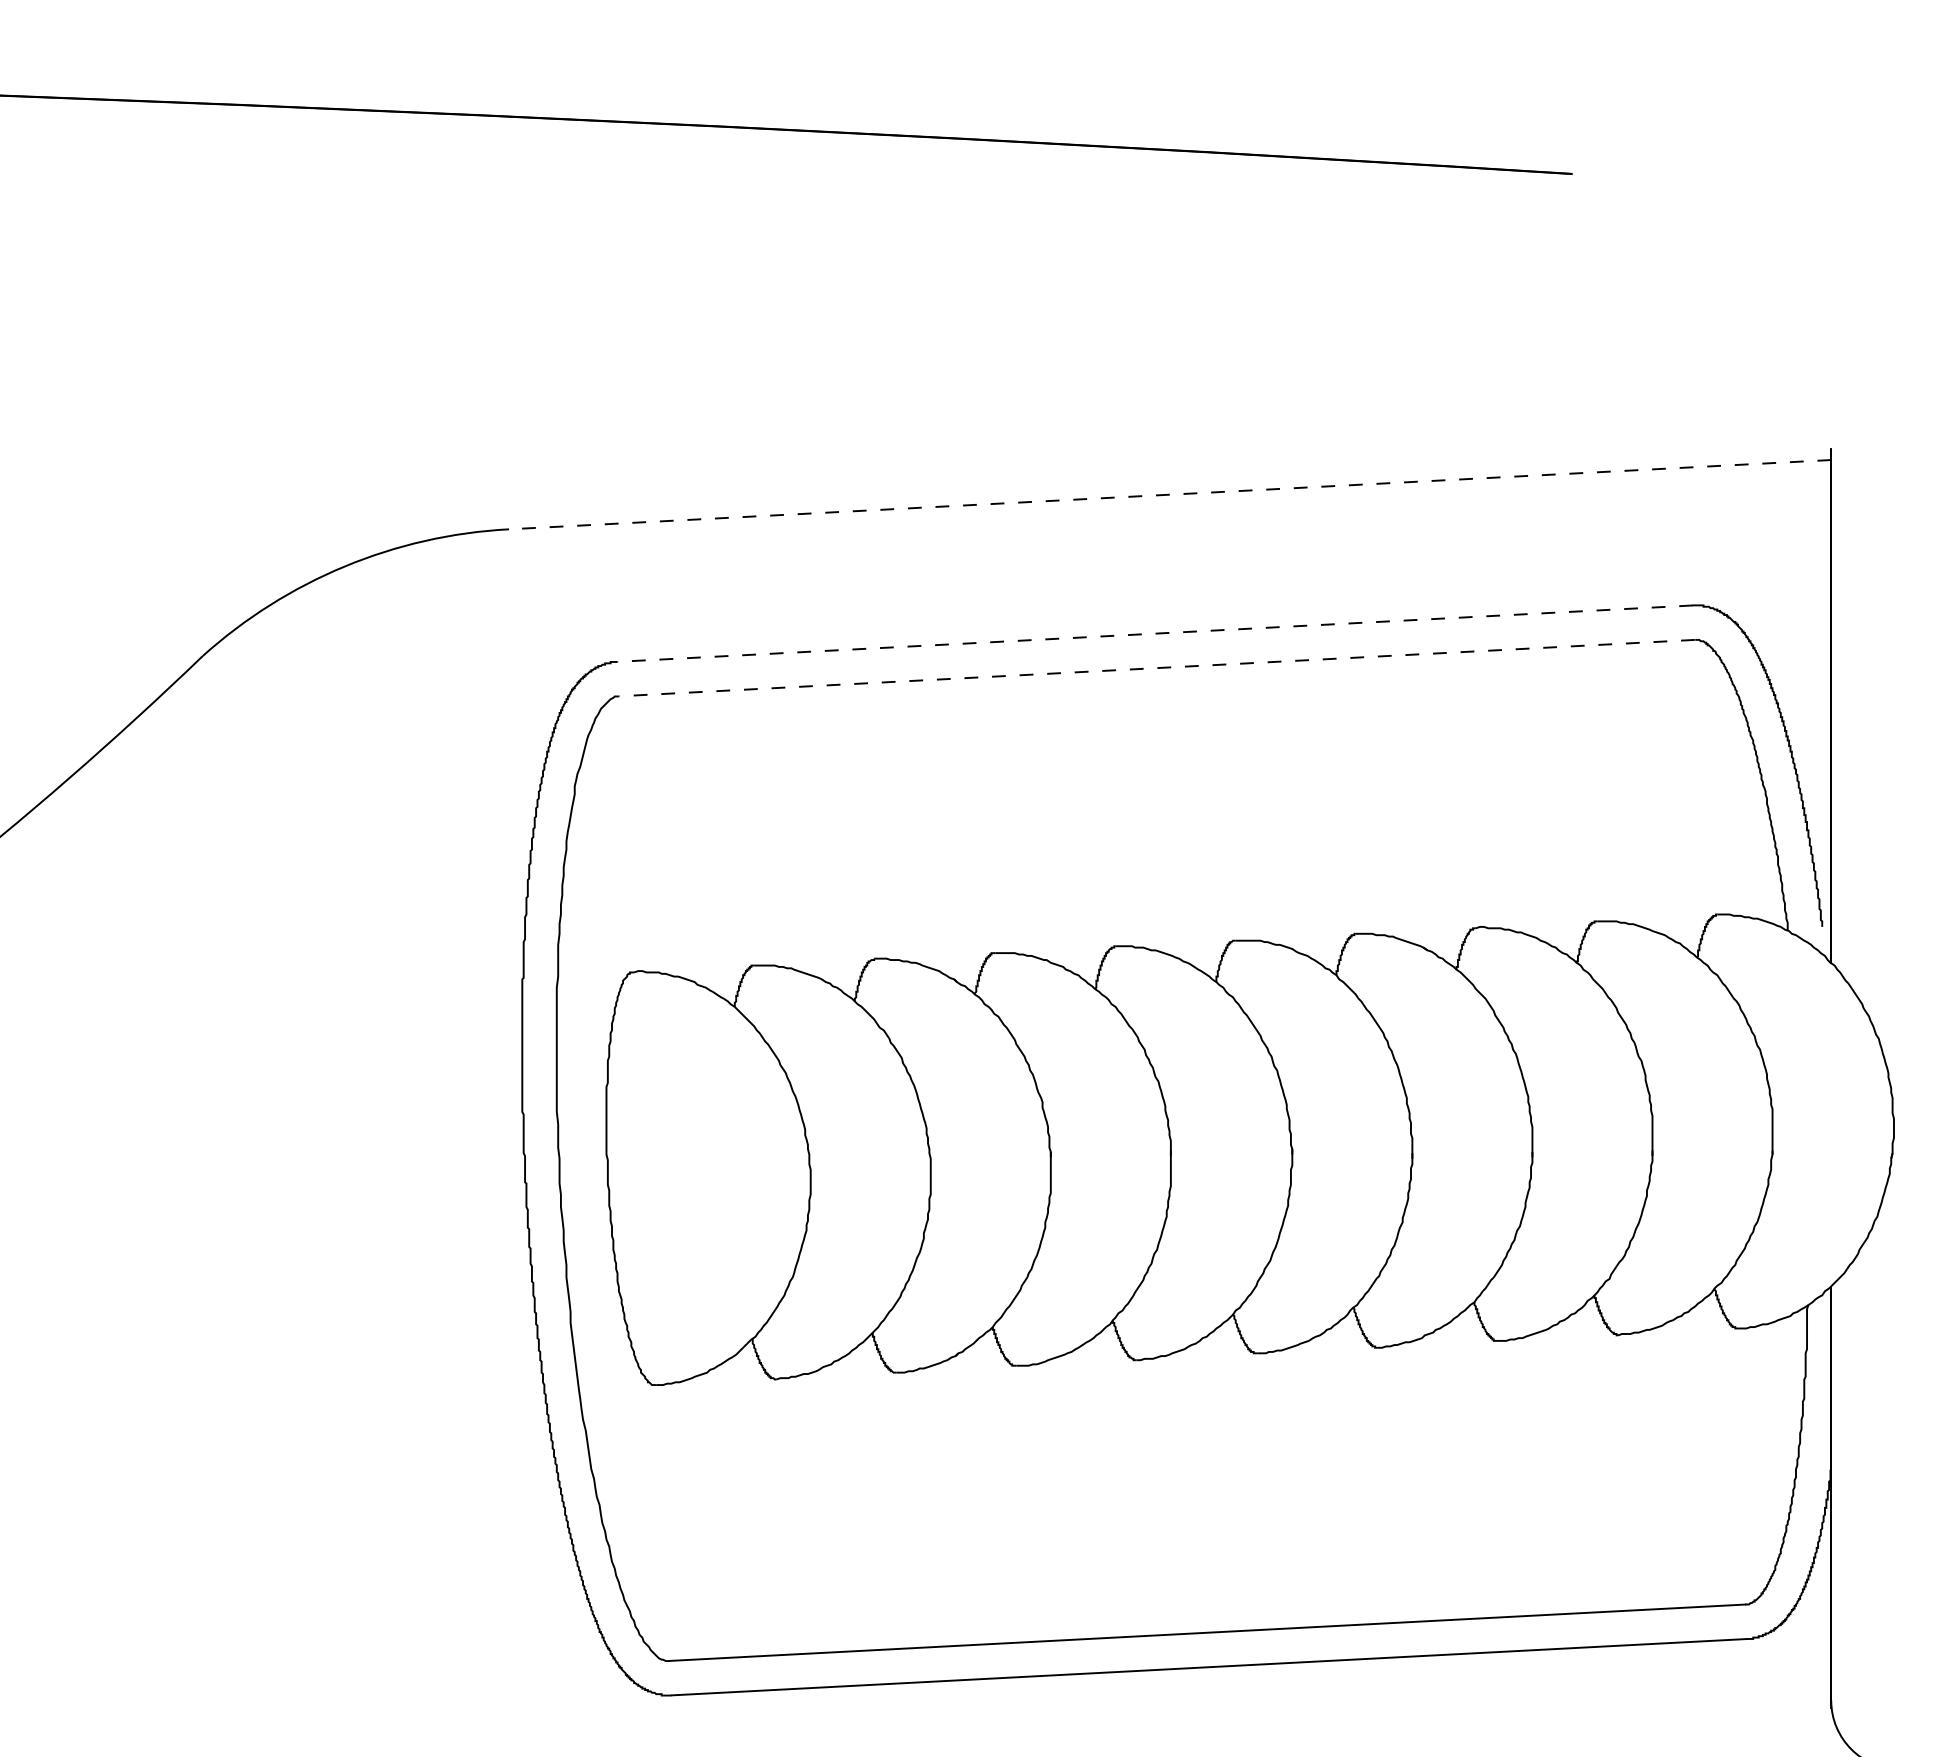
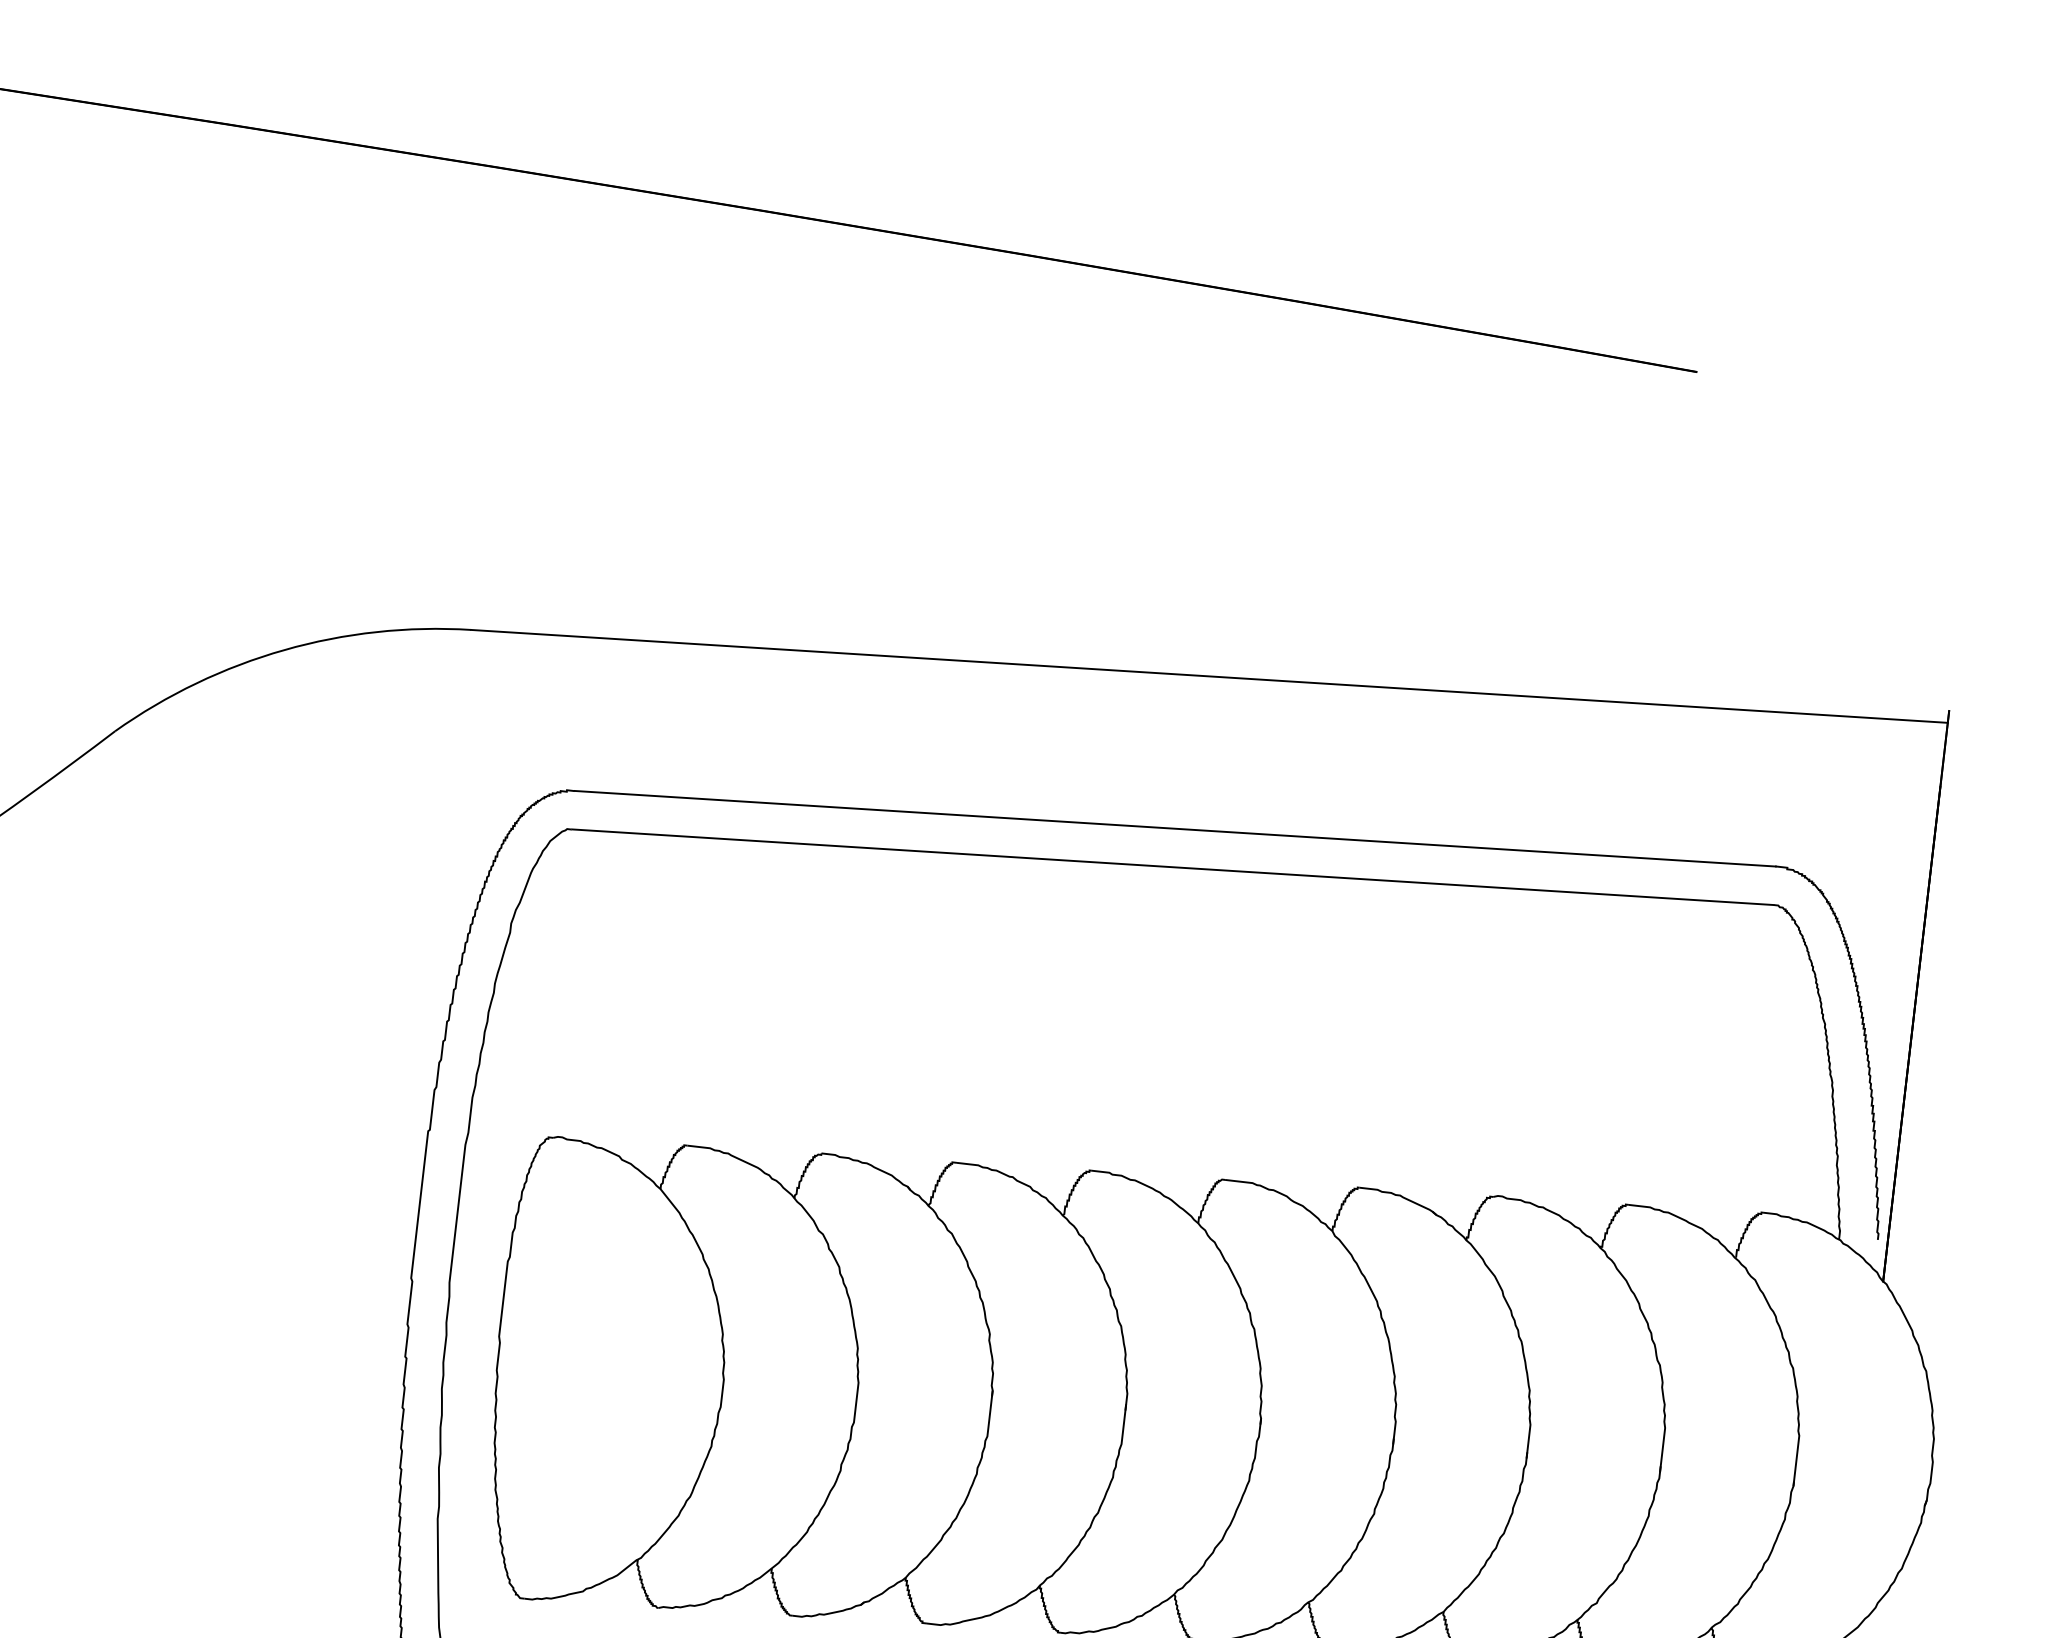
line: (1169, 494) -> (1208, 676), dashed -> solid
line: (1154, 633) -> (1174, 828), dashed -> solid
line: (1156, 668) -> (1172, 867), dashed -> solid

